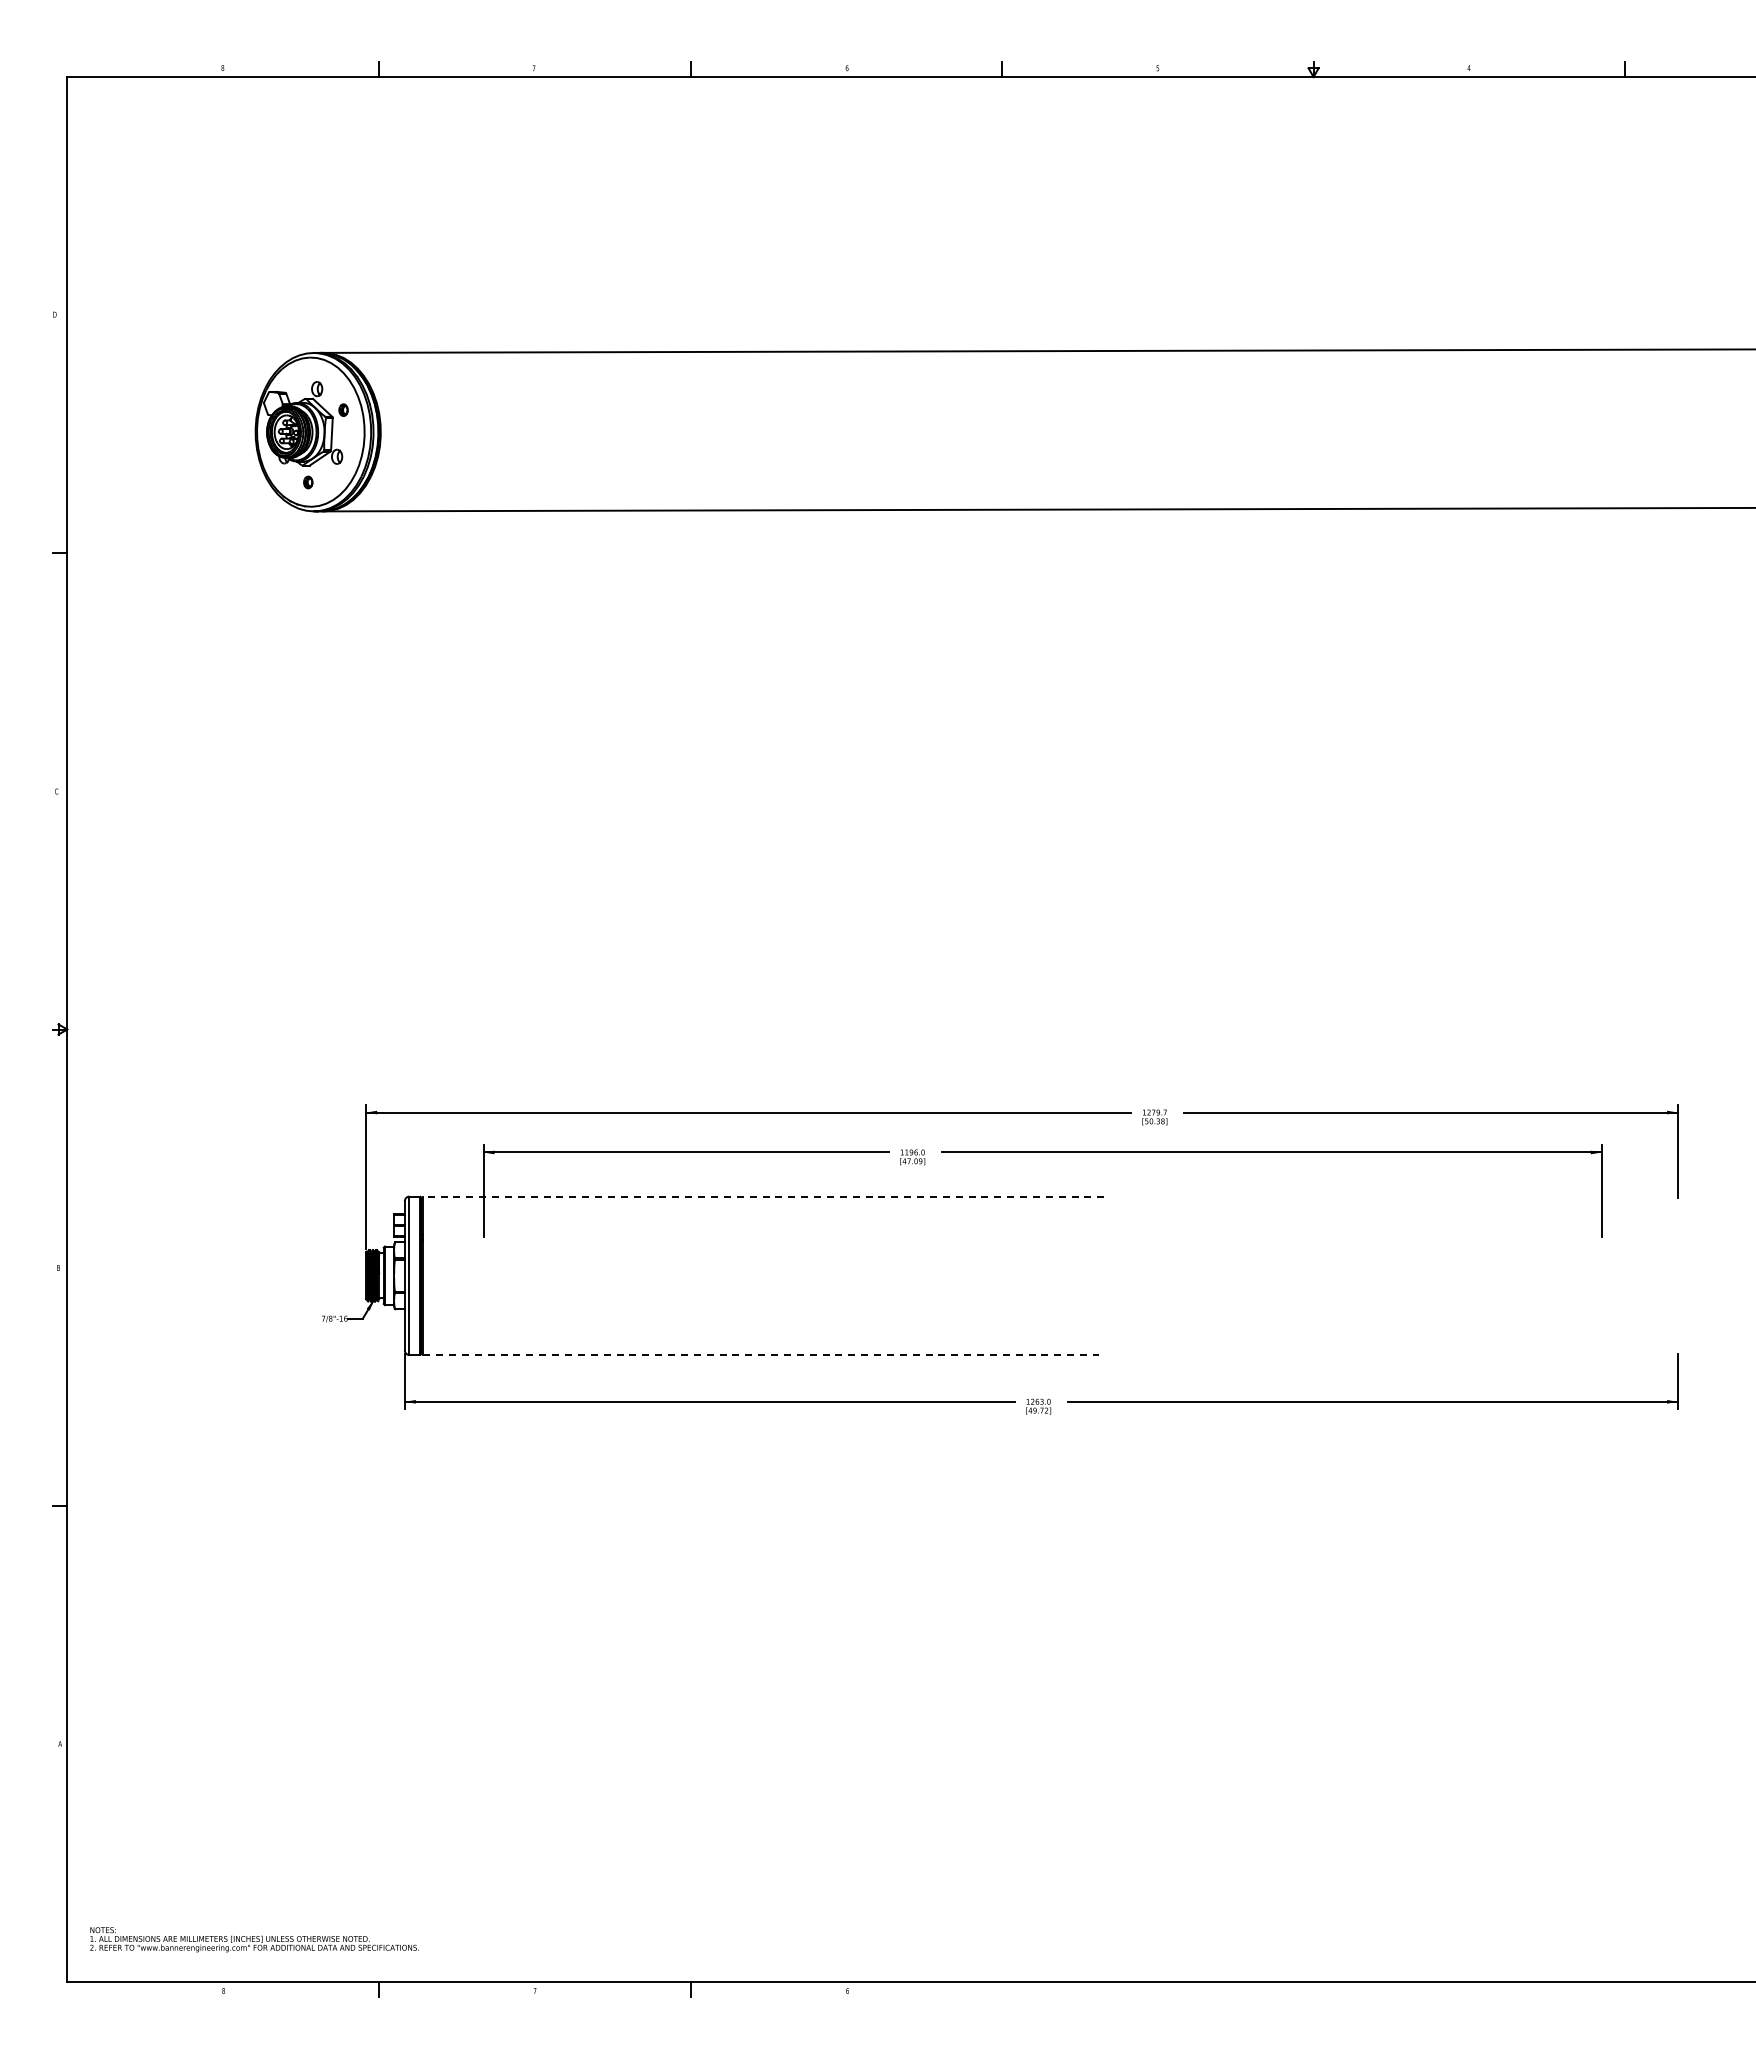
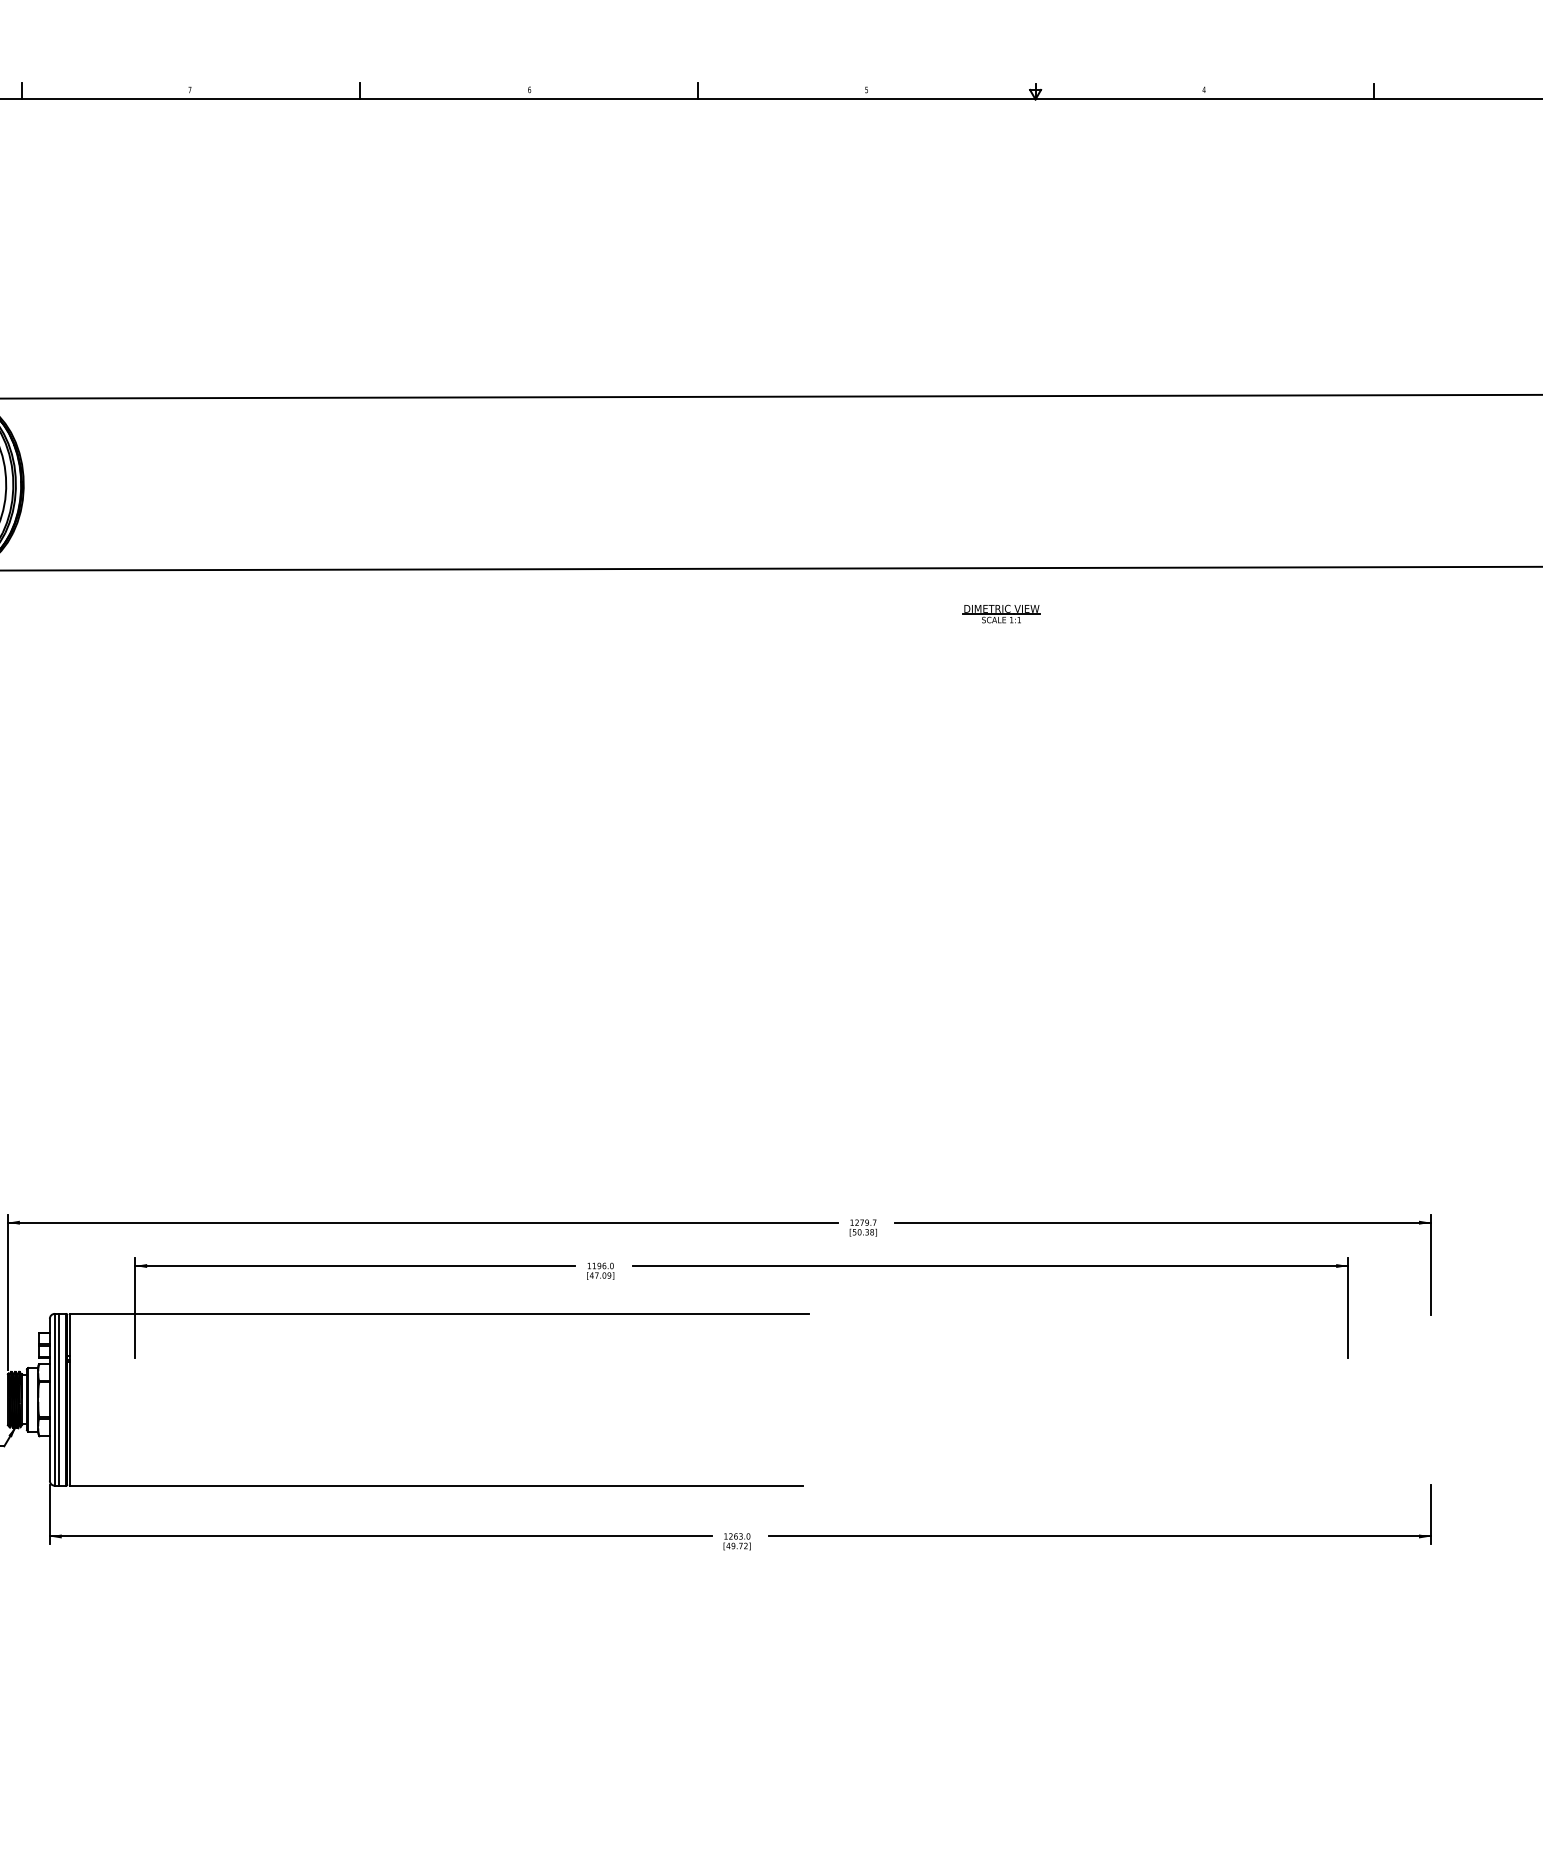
part: (1282, 551) -> (1001, 614), added
line: (763, 1196) -> (438, 1313), dashed -> solid
line: (412, 1275) -> (58, 1399), added
line: (761, 1355) -> (436, 1486), dashed -> solid

